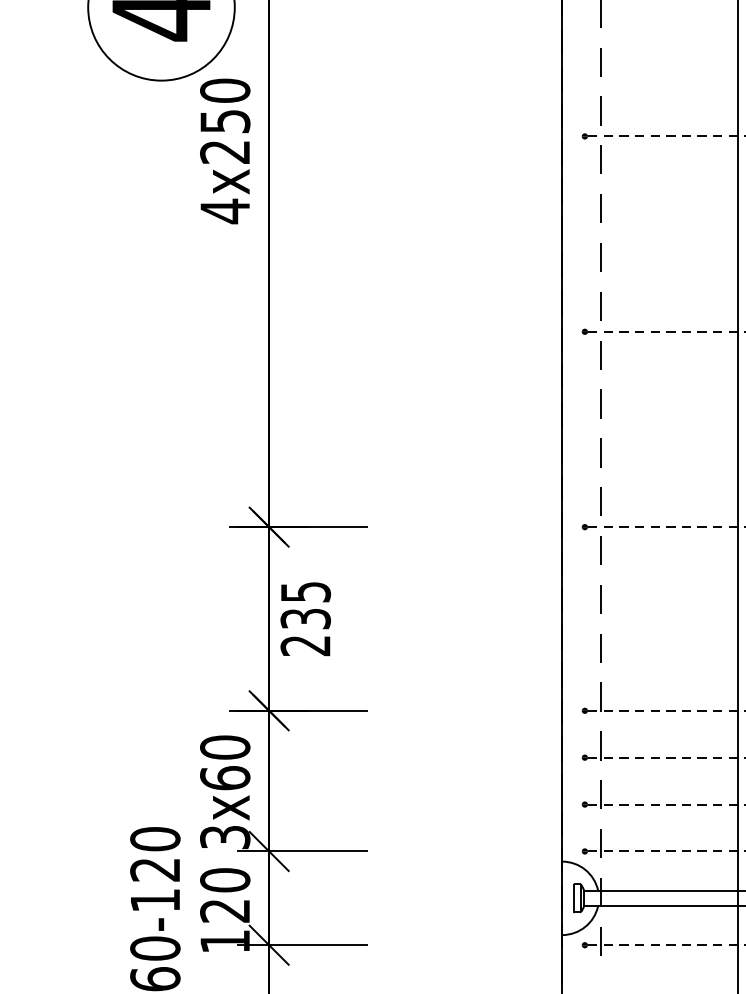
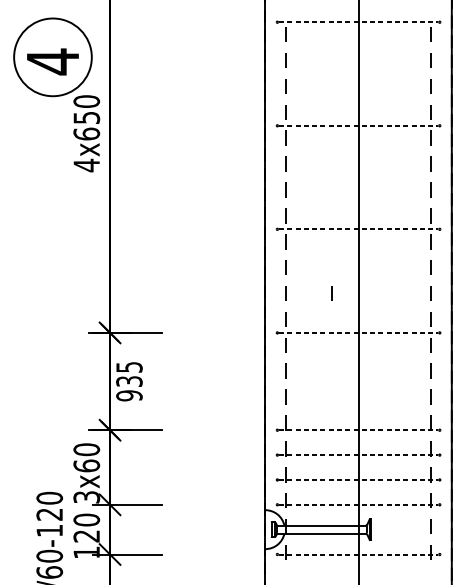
text: (224, 150) -> (86, 133), 4x250 -> 4x650
line: (686, 452) -> (331, 293), added
text: (305, 645) -> (129, 395), 235 -> 935

